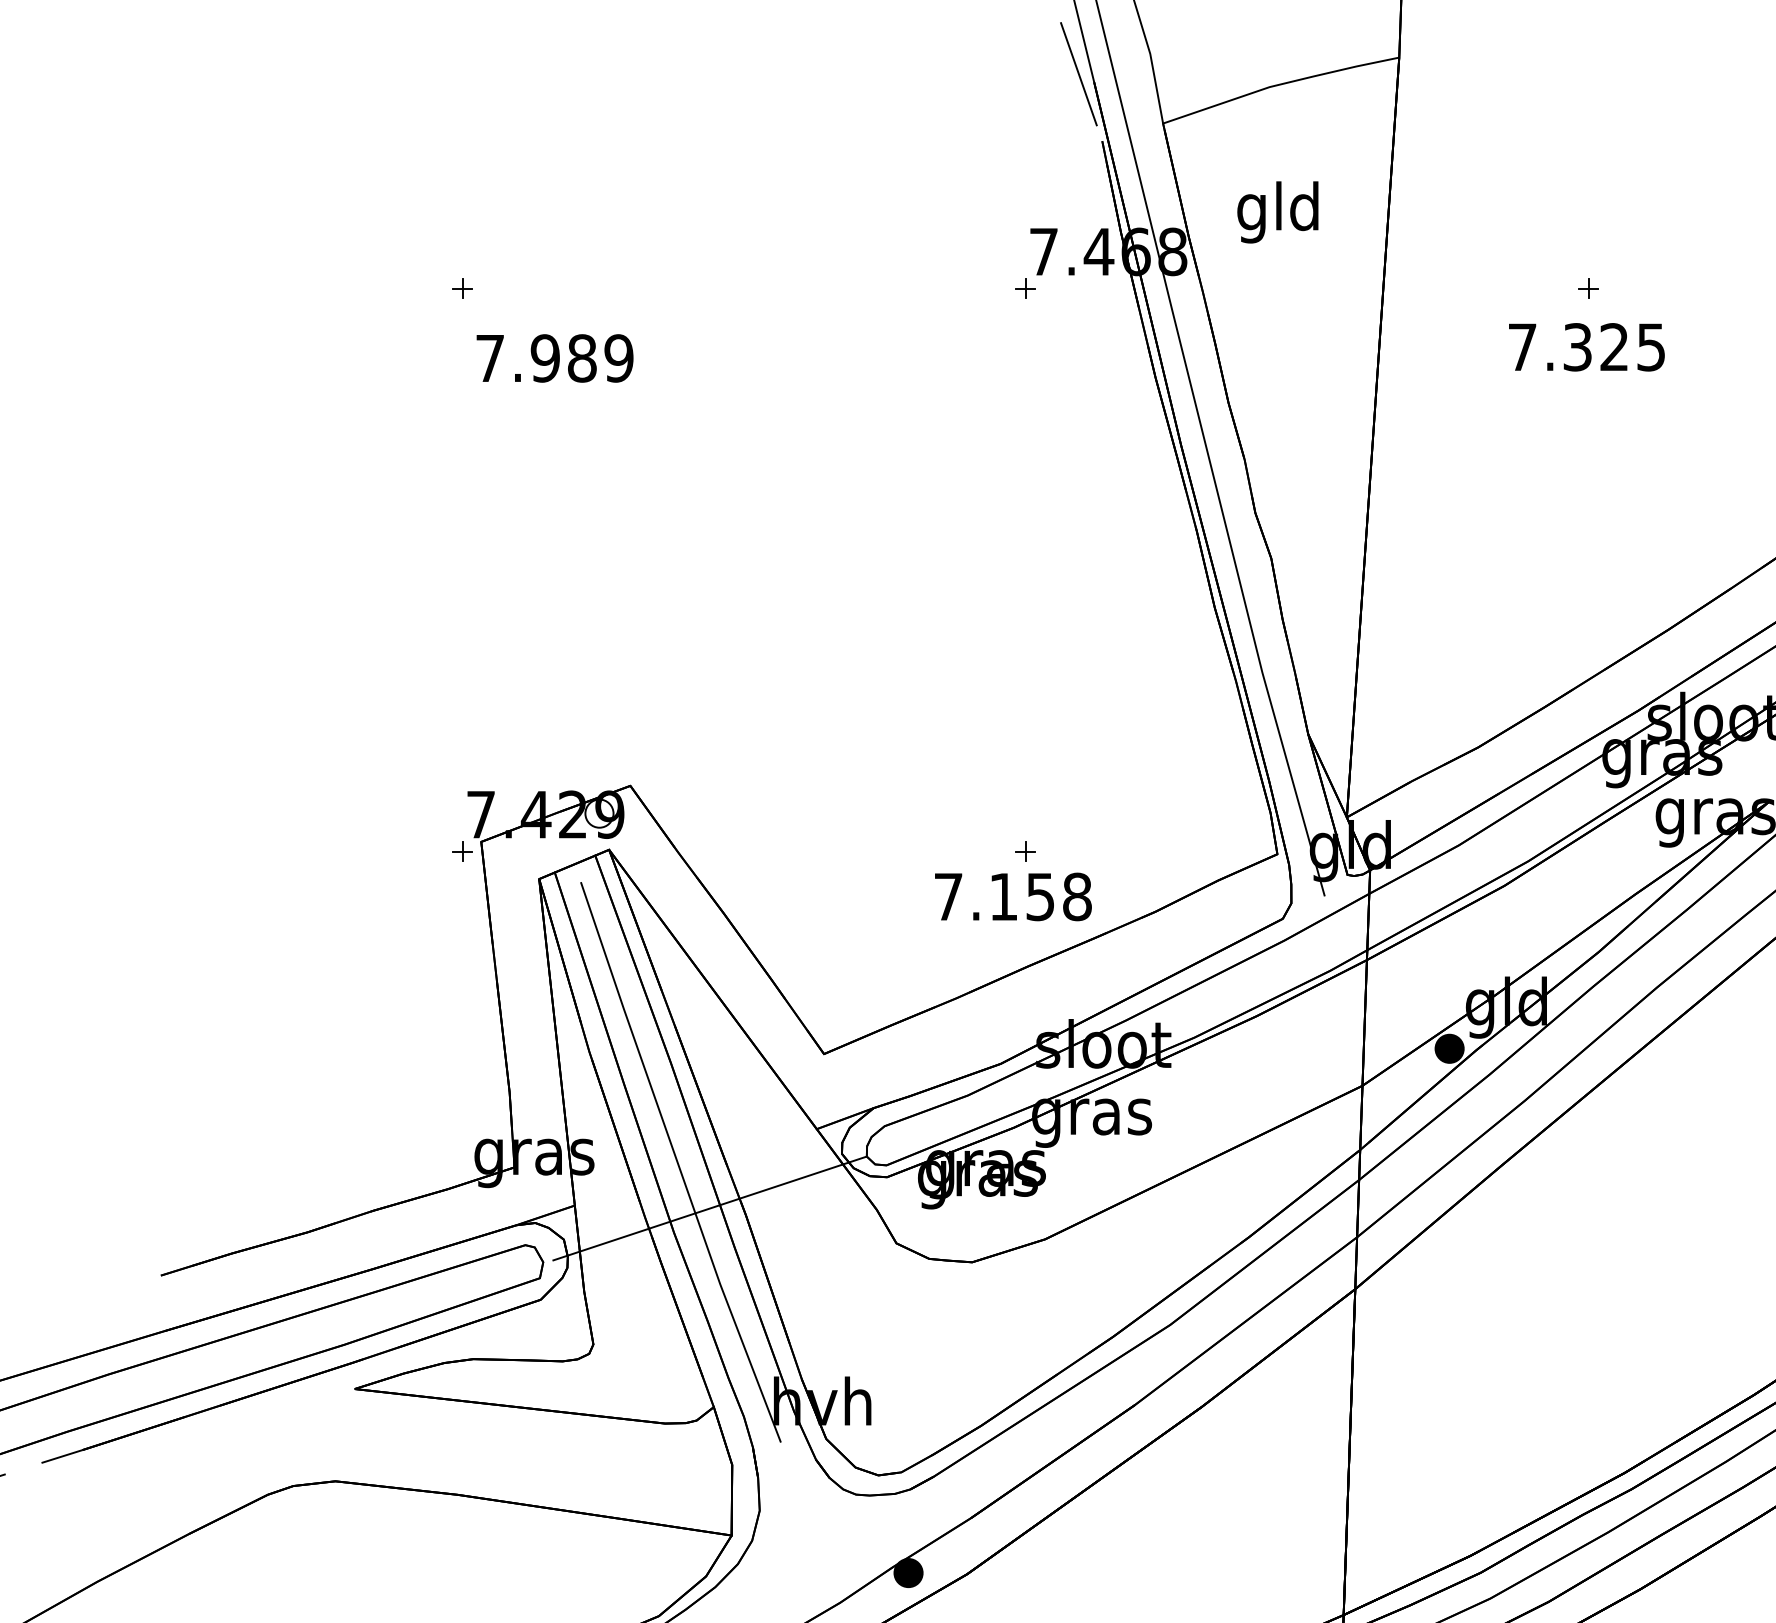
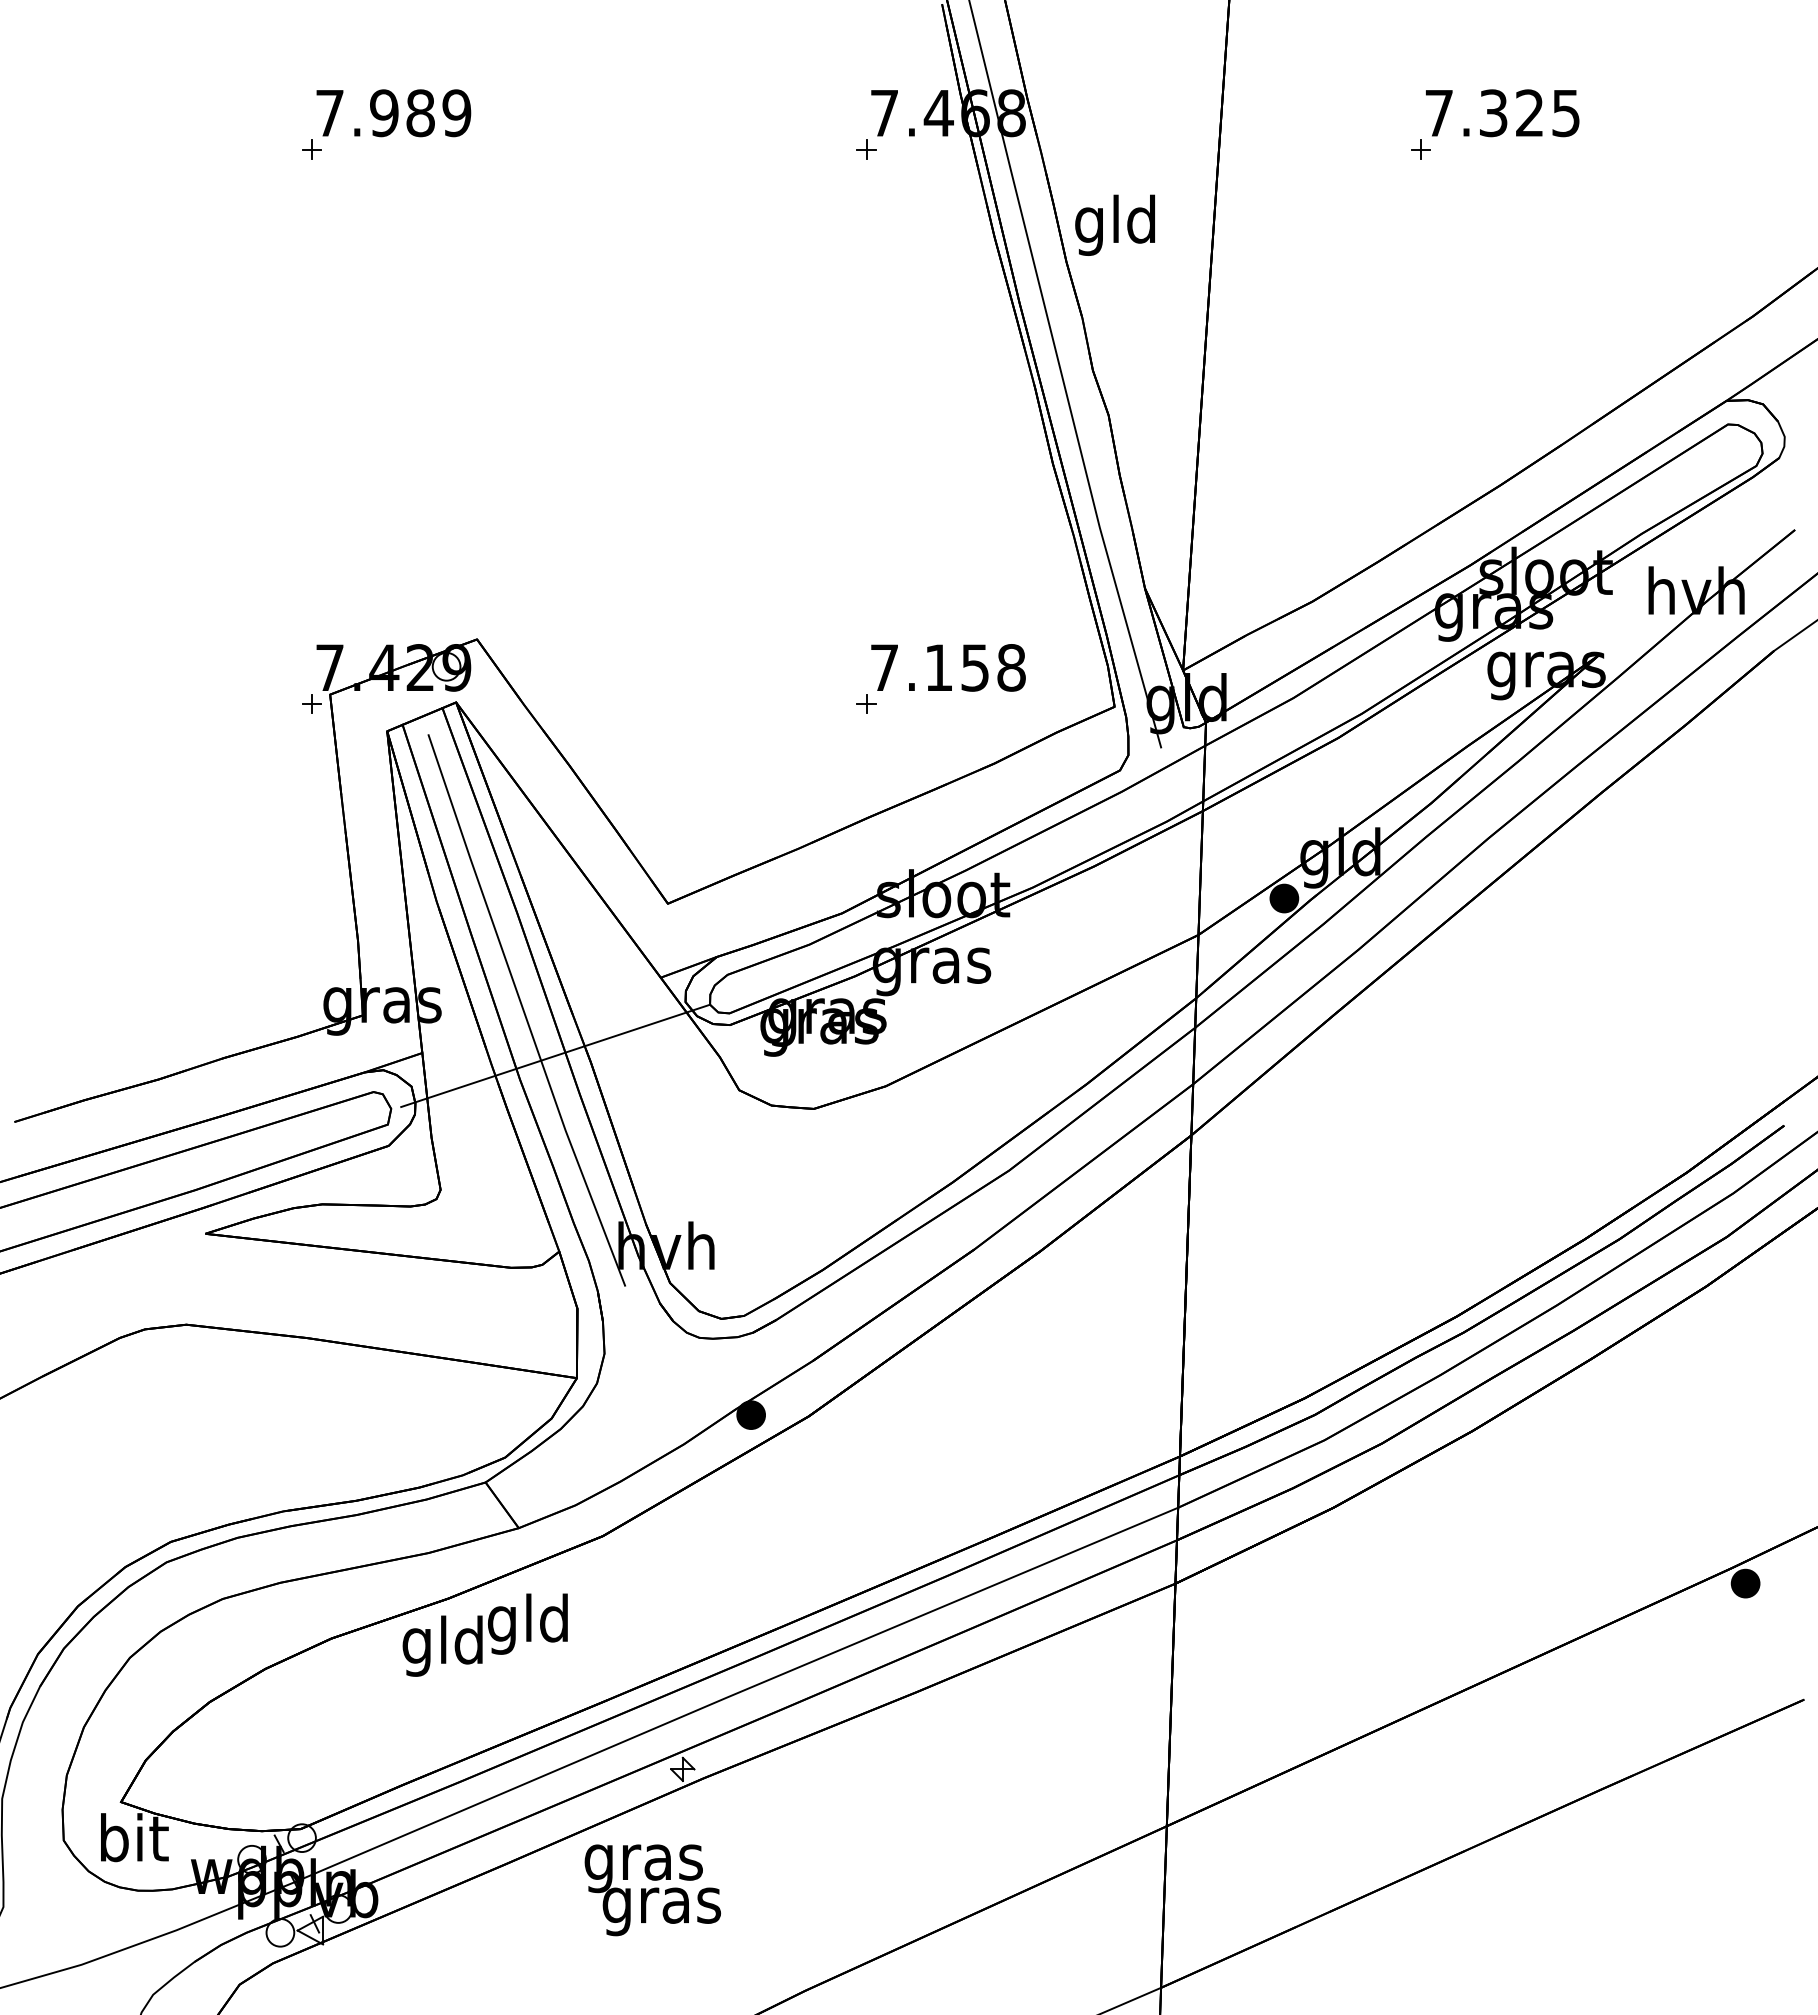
text: (1277, 211) -> (1114, 224), moved
text: (1586, 347) -> (1502, 113), moved
text: (554, 358) -> (393, 113), moved
text: (1013, 896) -> (948, 667), moved

